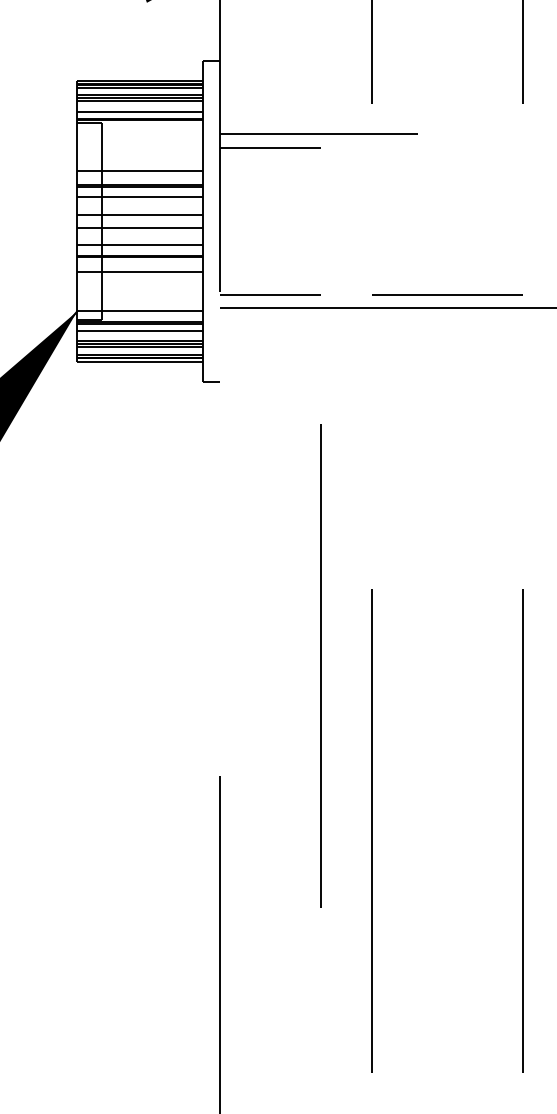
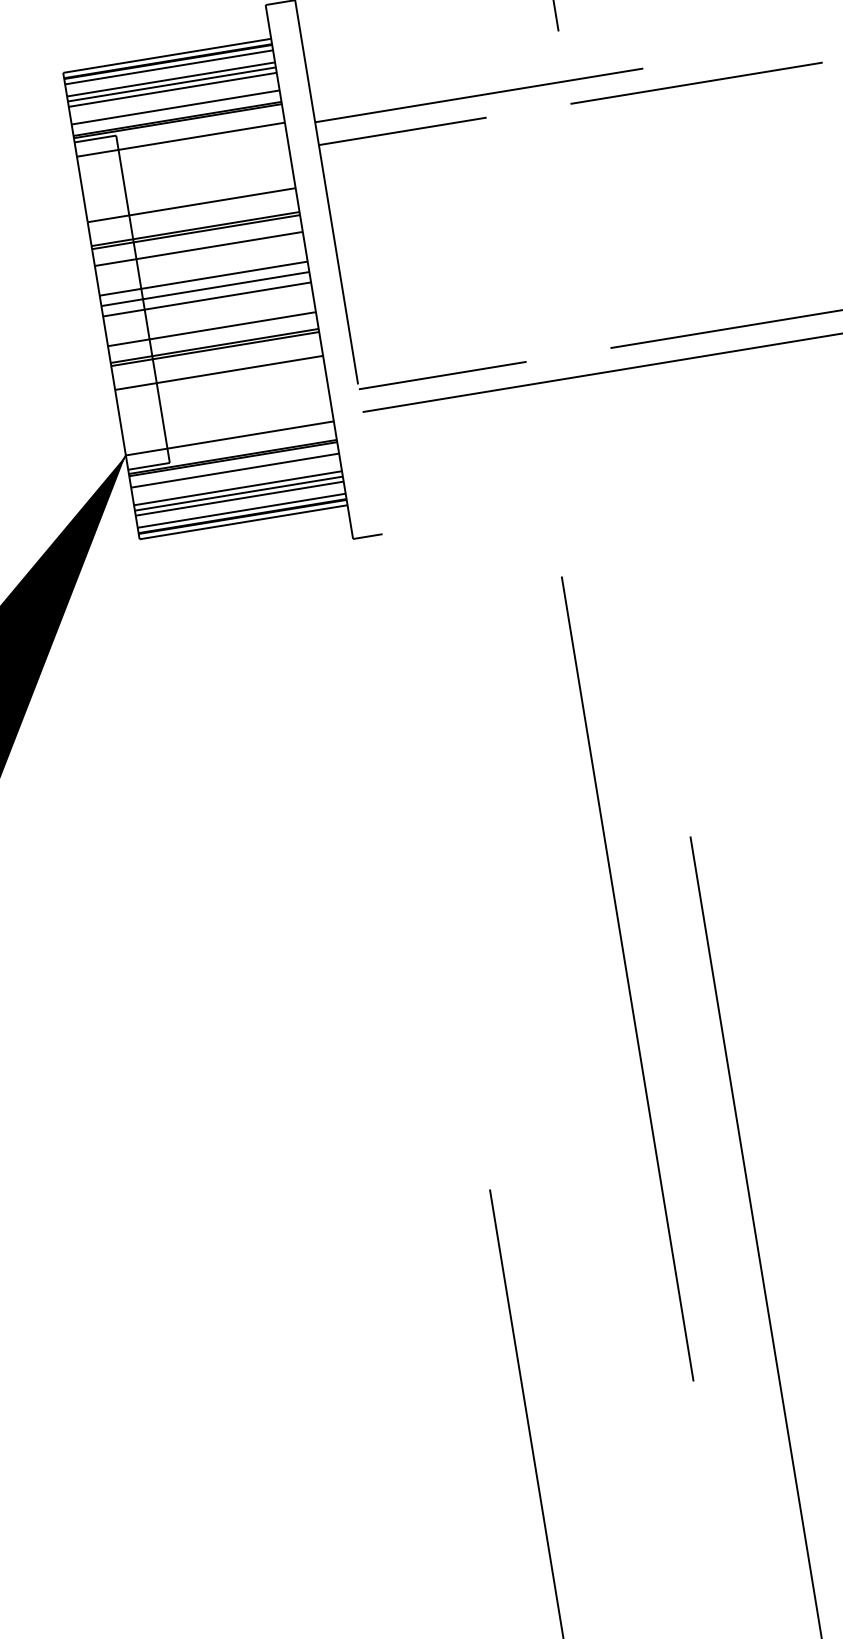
line: (139, 131) -> (180, 139), added
line: (447, 147) -> (696, 82), added
line: (139, 221) -> (204, 289), added

